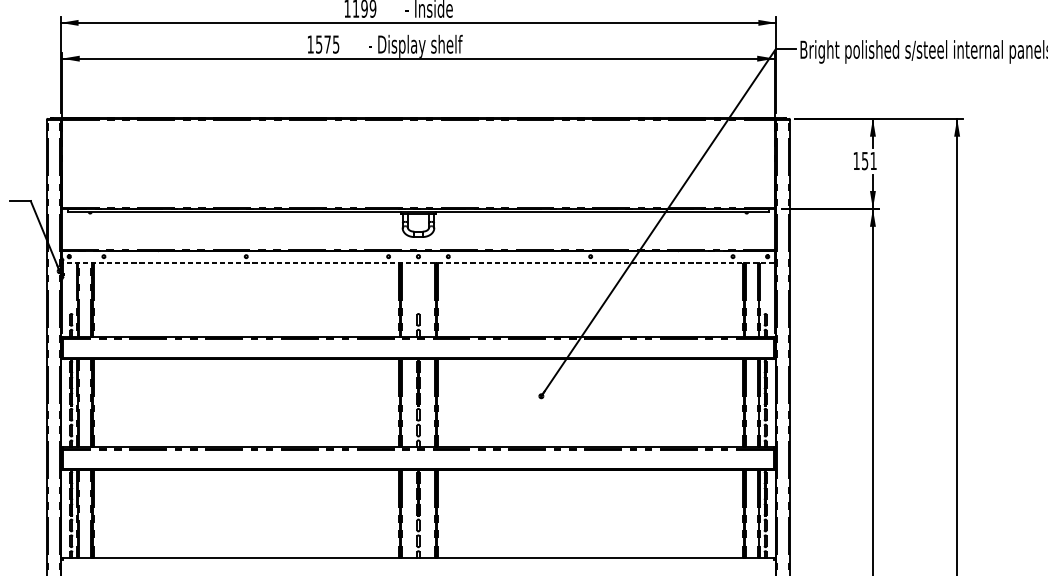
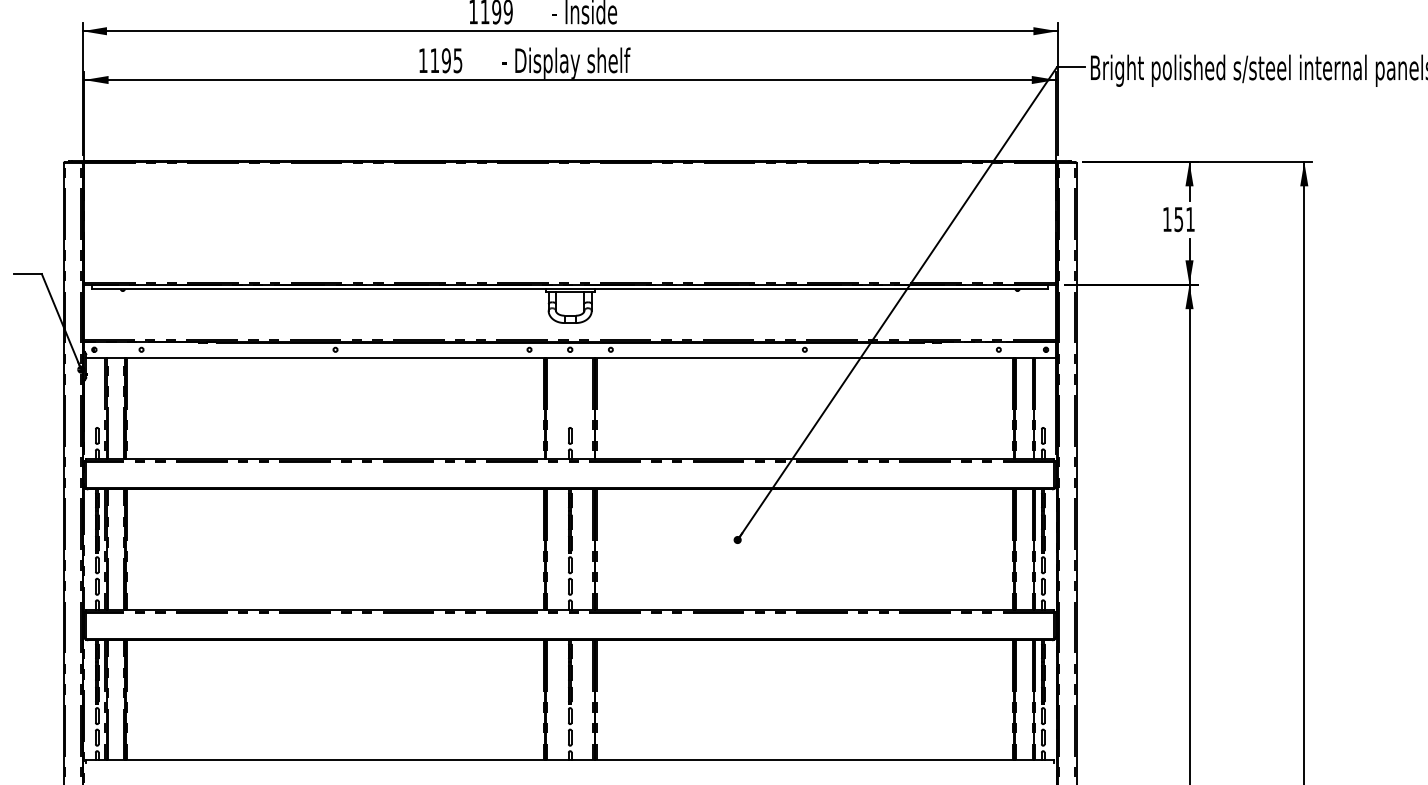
text: (323, 44) -> (440, 60), 1575 -> 1195
line: (418, 262) -> (570, 357), dashed -> solid

